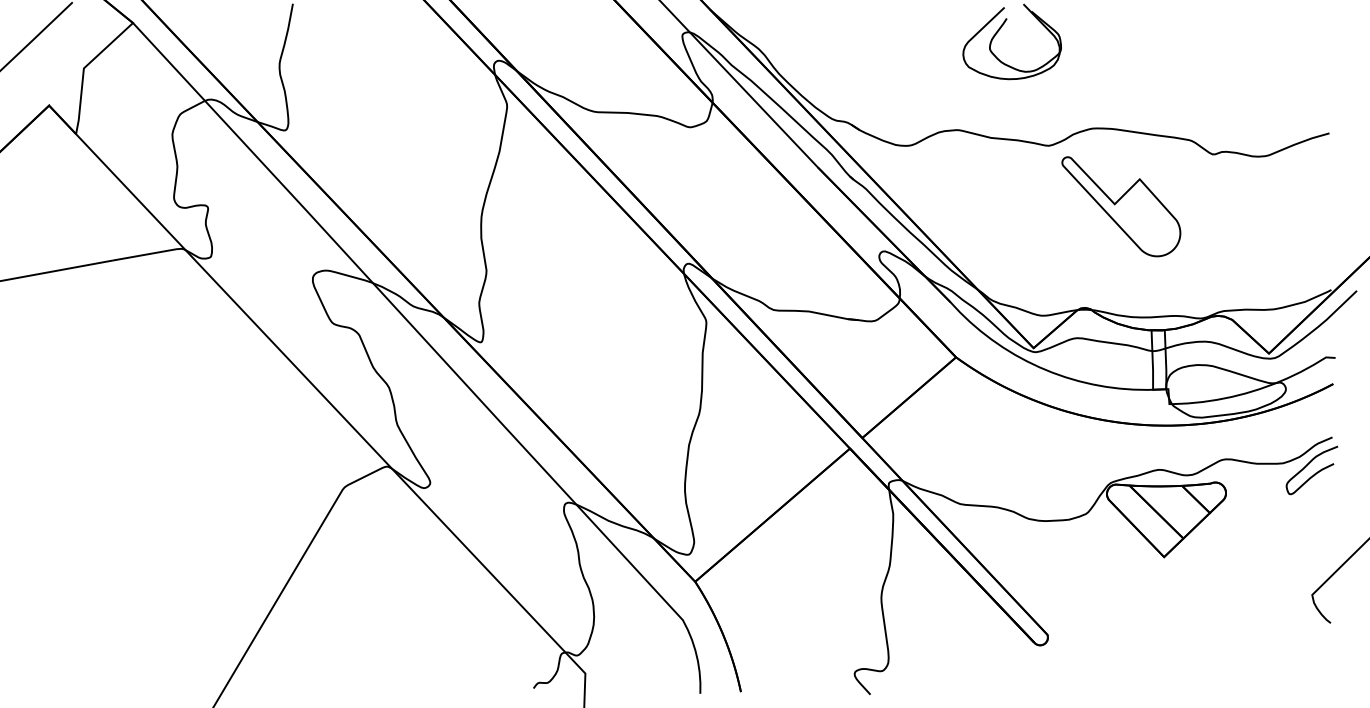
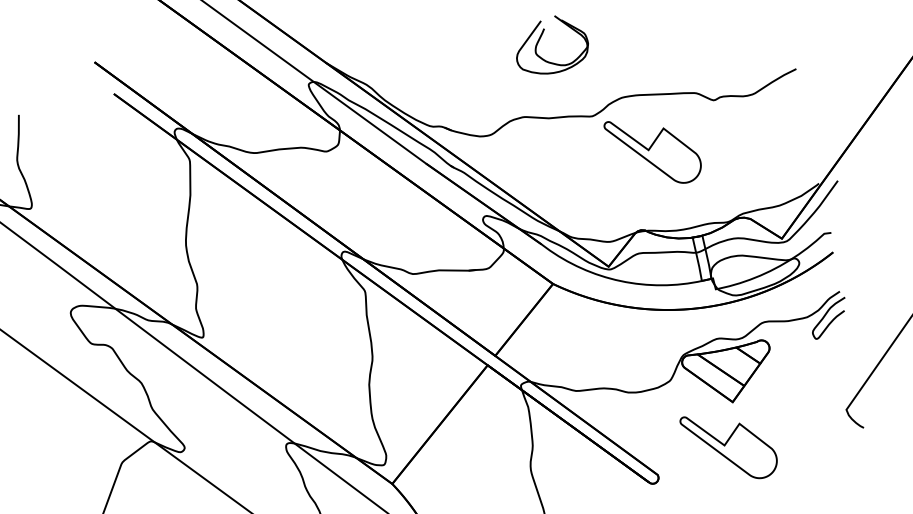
part: (1149, 614) -> (729, 446), added

